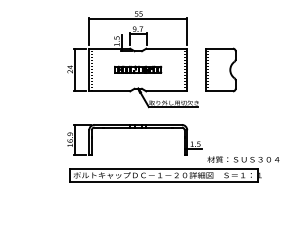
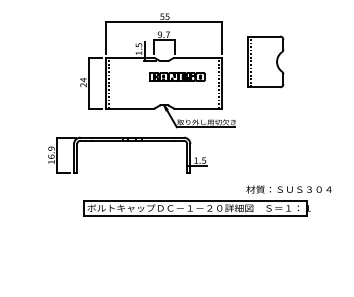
part: (138, 69) -> (177, 76), moved
part: (220, 69) -> (265, 61), moved
part: (134, 128) -> (127, 141), moved

